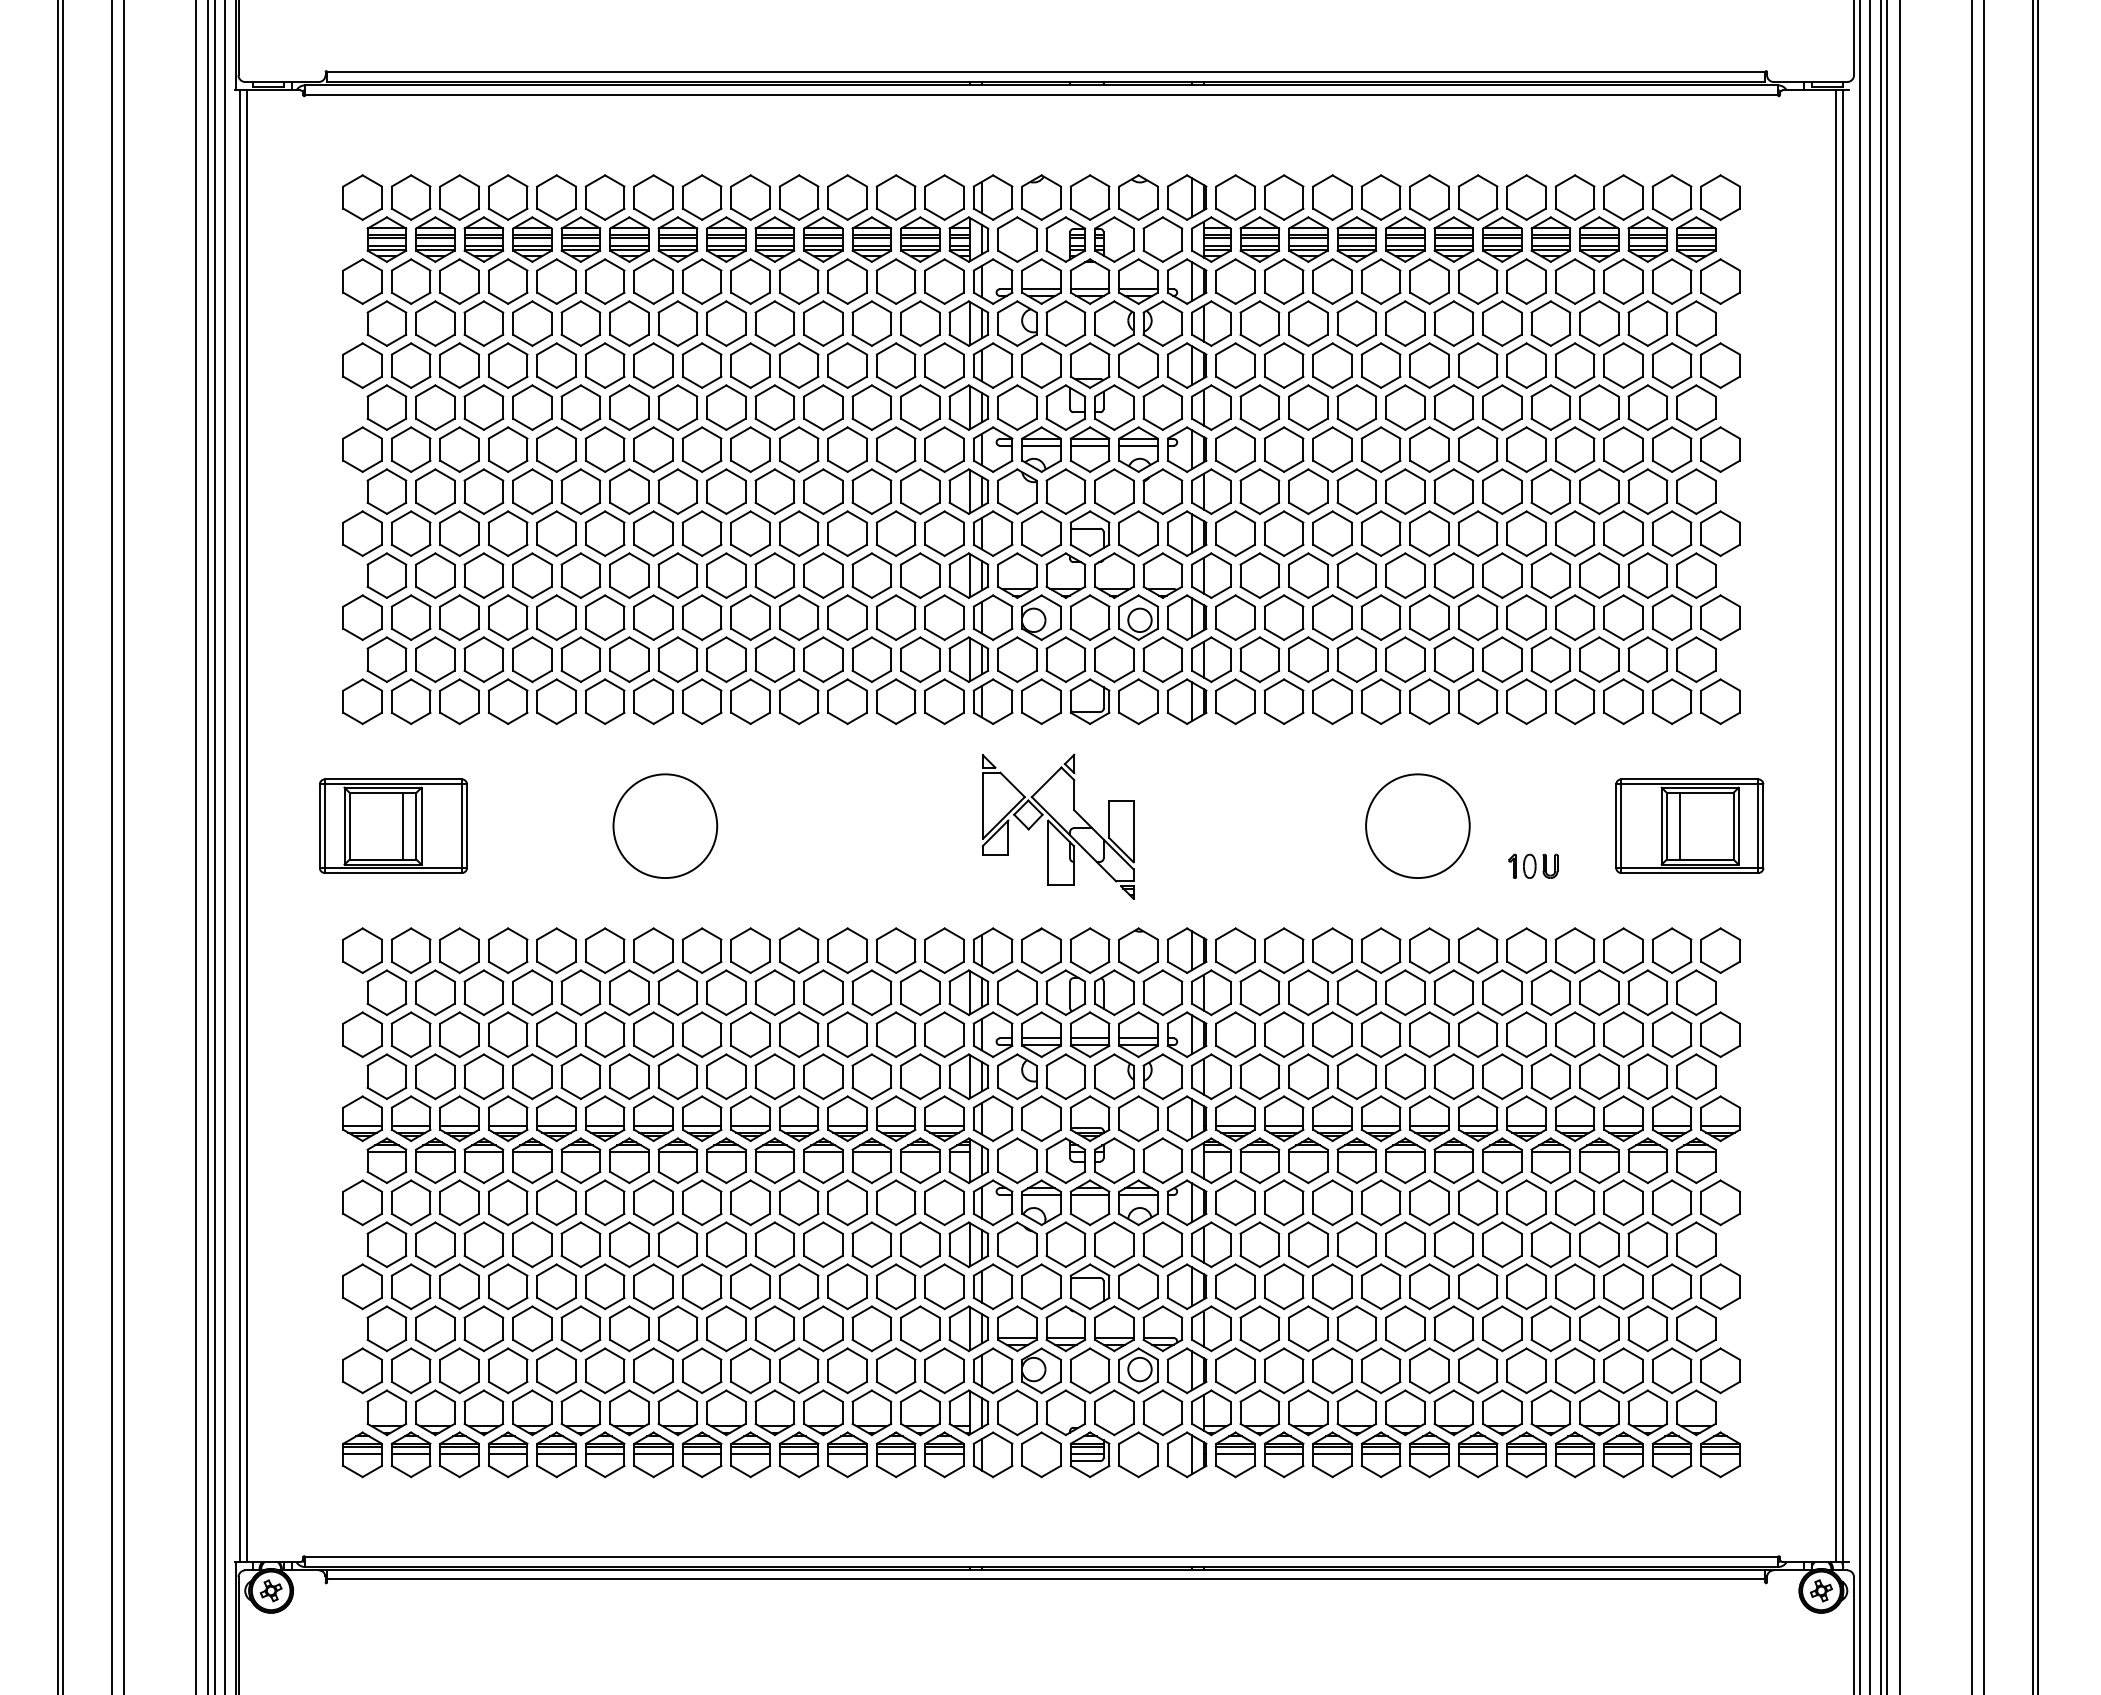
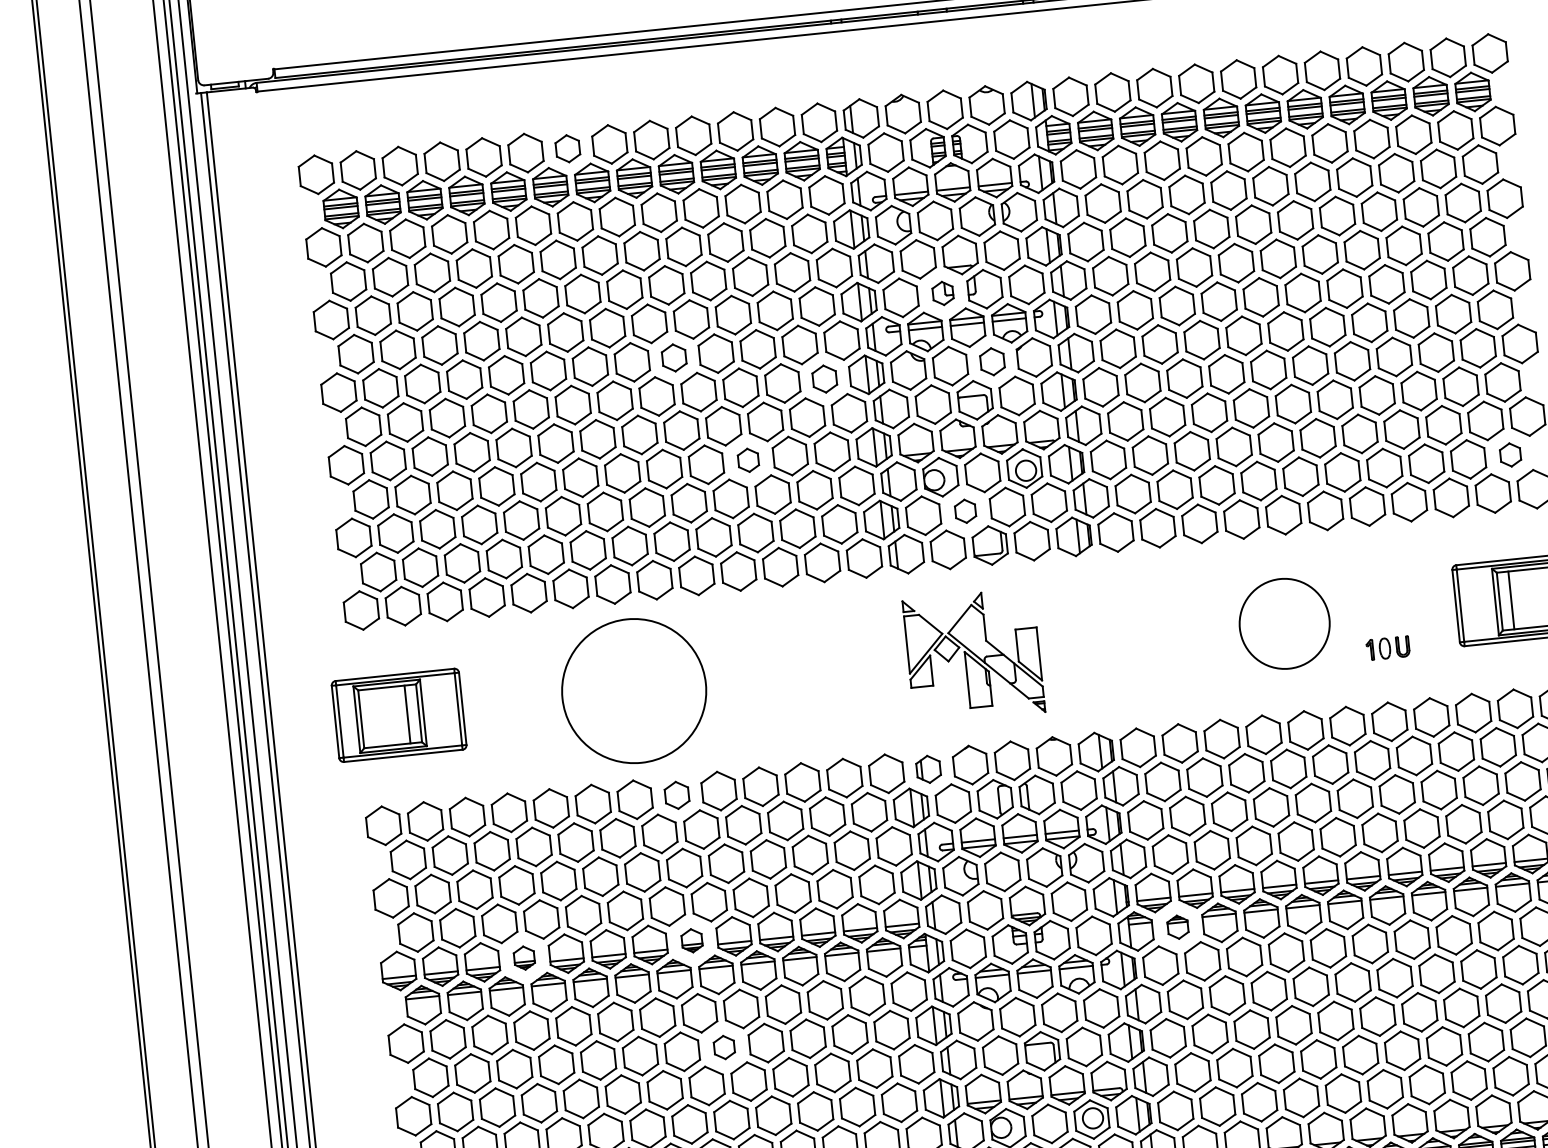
part: (653, 197) -> (567, 148), size x0.7
part: (1065, 407) -> (942, 293), size x0.6
part: (750, 449) -> (674, 357), size x0.7
part: (920, 491) -> (824, 378), size x0.7
part: (1114, 491) -> (992, 361), size x0.7
part: (823, 575) -> (748, 460), size x0.6
part: (1065, 659) -> (965, 511), size x0.6
part: (1696, 659) -> (1510, 454), size x0.6
circle: (665, 826) -> (634, 691), size x1.6
part: (701, 950) -> (676, 795), size x0.7
part: (992, 950) -> (928, 769), size x0.7
part: (507, 1118) -> (523, 957), size x0.6
part: (701, 1118) -> (691, 940), size x0.6
part: (1259, 1160) -> (1177, 926), size x0.6
part: (726, 1244) -> (724, 1047), size x0.6

